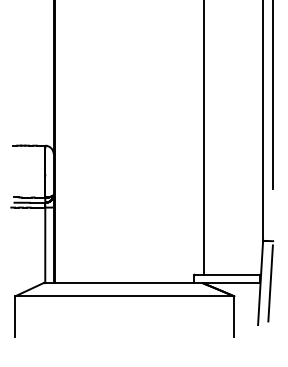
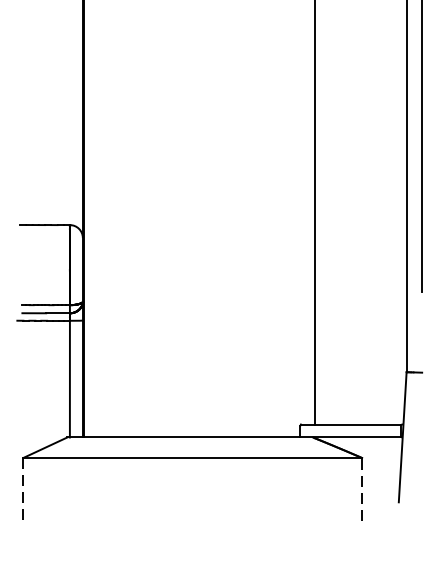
line: (270, 283) -> (418, 438), removed
line: (234, 316) -> (362, 489), solid -> dashed
line: (15, 317) -> (23, 490), solid -> dashed

